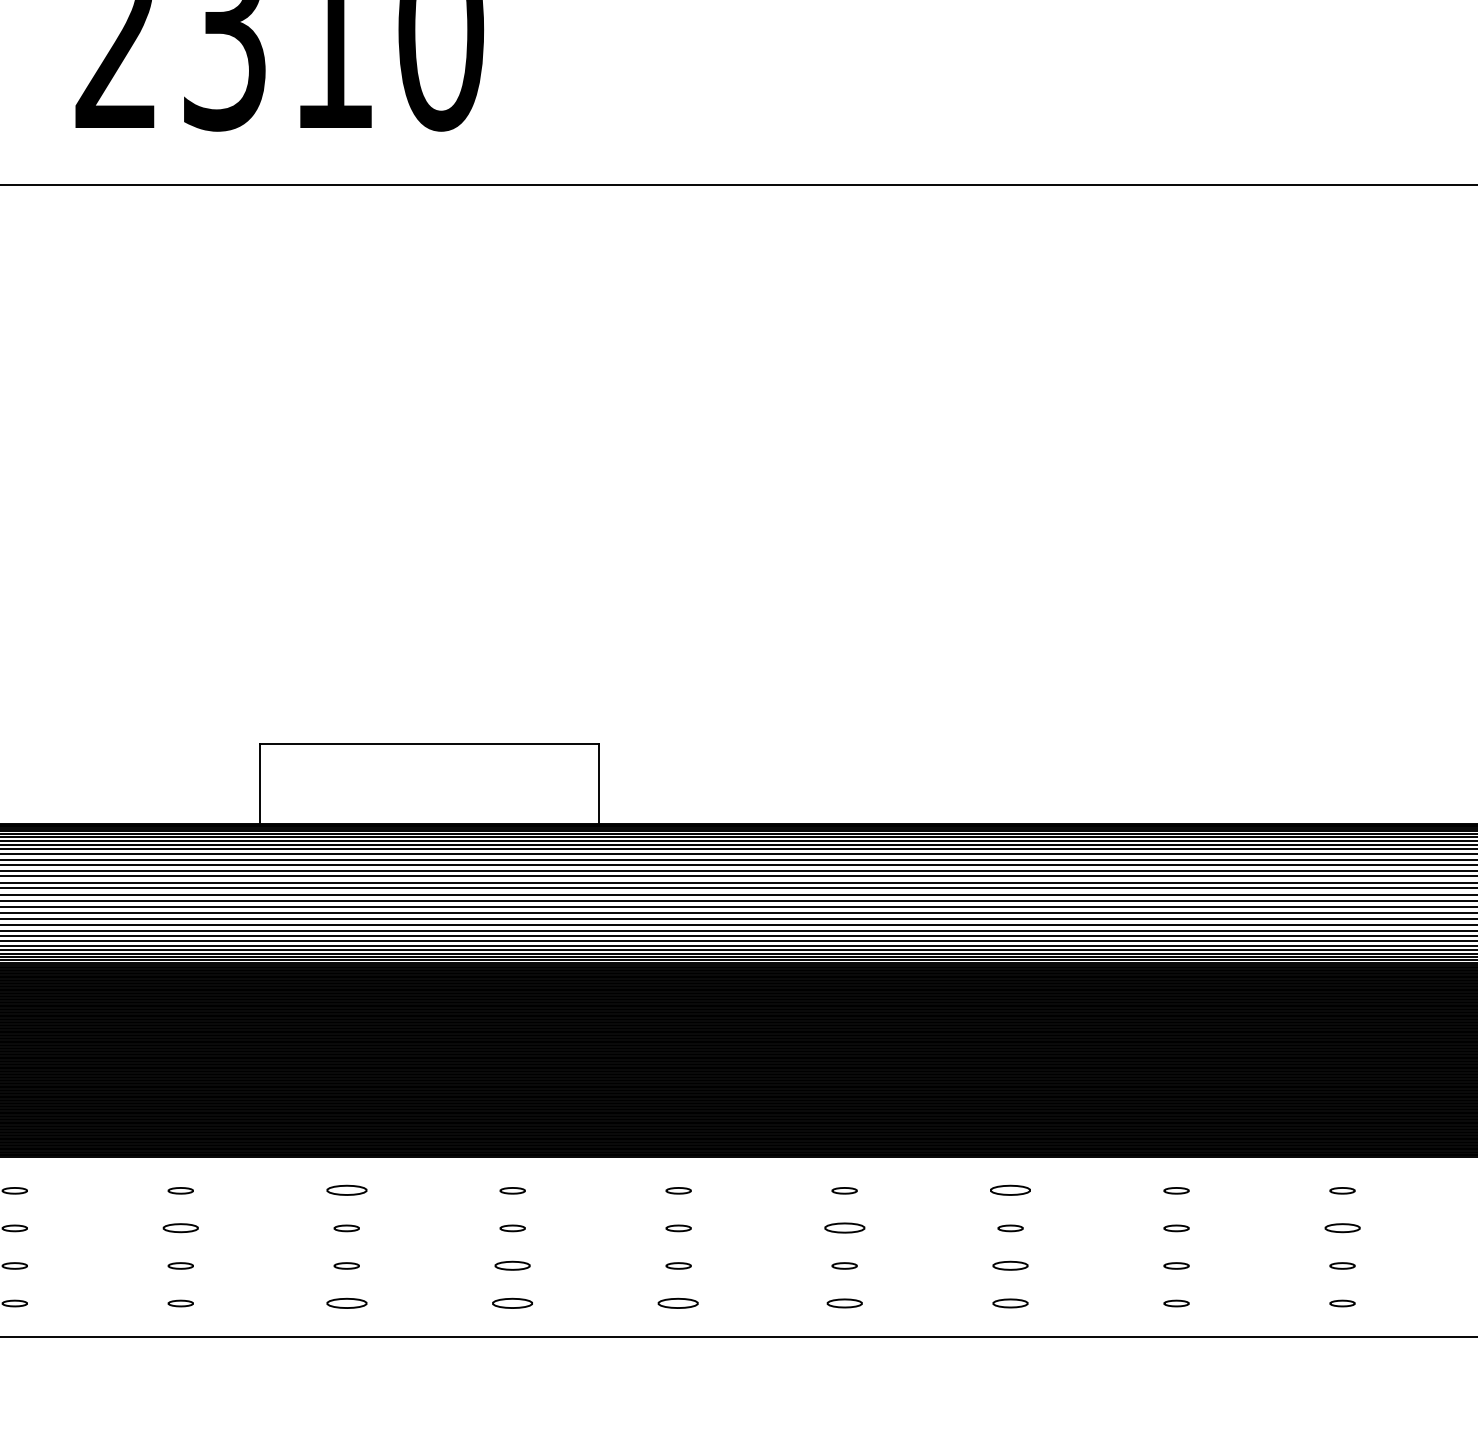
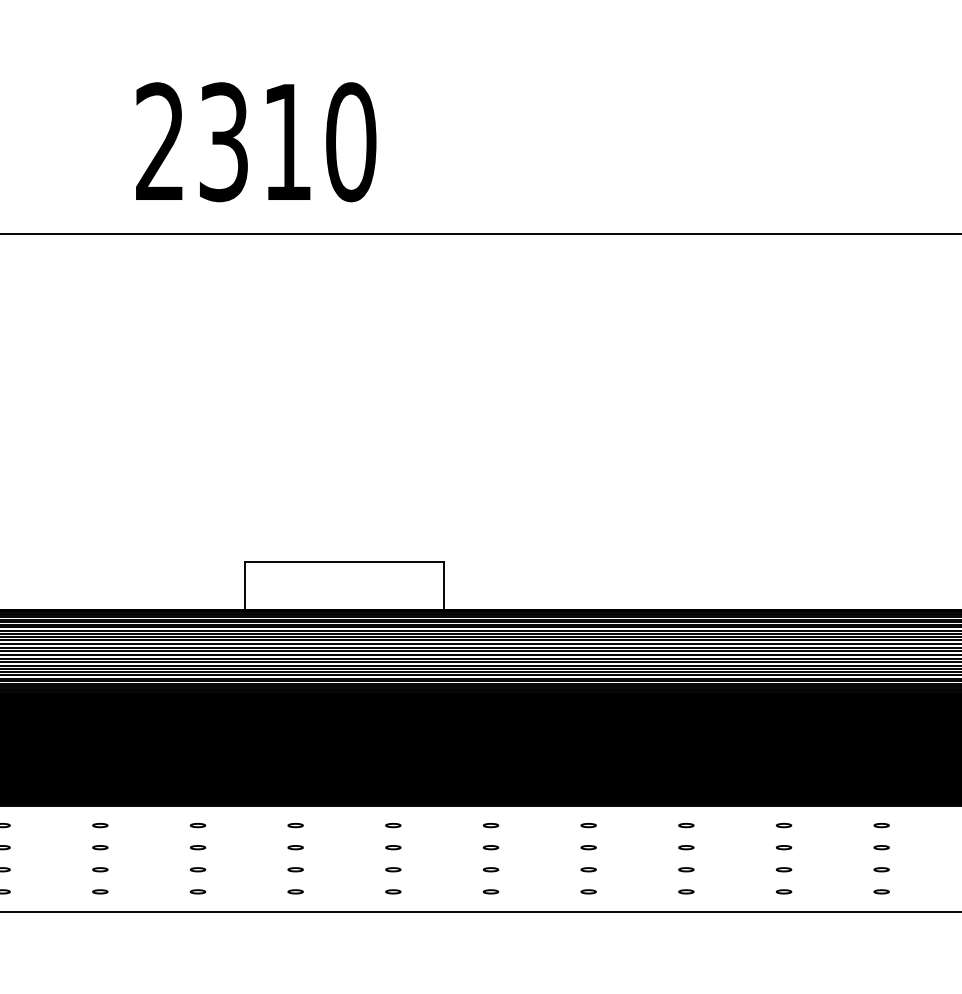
part: (346, 1190) -> (295, 825), size x0.62
part: (1010, 1190) -> (686, 825), size x0.62
part: (179, 1228) -> (197, 847), size x0.71
part: (844, 1228) -> (588, 847), size x0.62
part: (1342, 1228) -> (881, 847), size x0.71
part: (513, 1265) -> (393, 869), size x0.71
part: (1010, 1265) -> (686, 869), size x0.71
part: (346, 1302) -> (295, 891), size x0.62
part: (513, 1302) -> (393, 891), size x0.62
part: (679, 1302) -> (491, 891), size x0.62
part: (844, 1302) -> (588, 891), size x0.71
part: (1010, 1302) -> (686, 891), size x0.71

